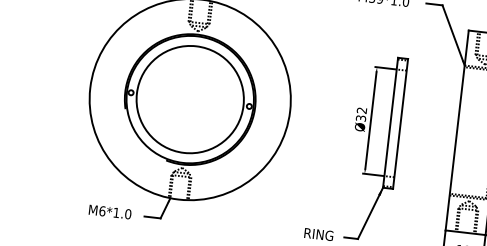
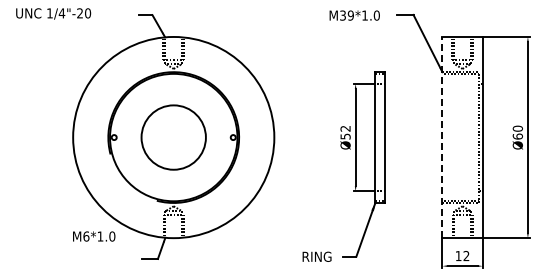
circle: (190, 99) -> (173, 137), size x0.6
text: (359, 118) -> (344, 136), Ø32 -> Ø52
line: (457, 130) -> (442, 137), solid -> dashed
text: (110, 212) -> (94, 236), moved

